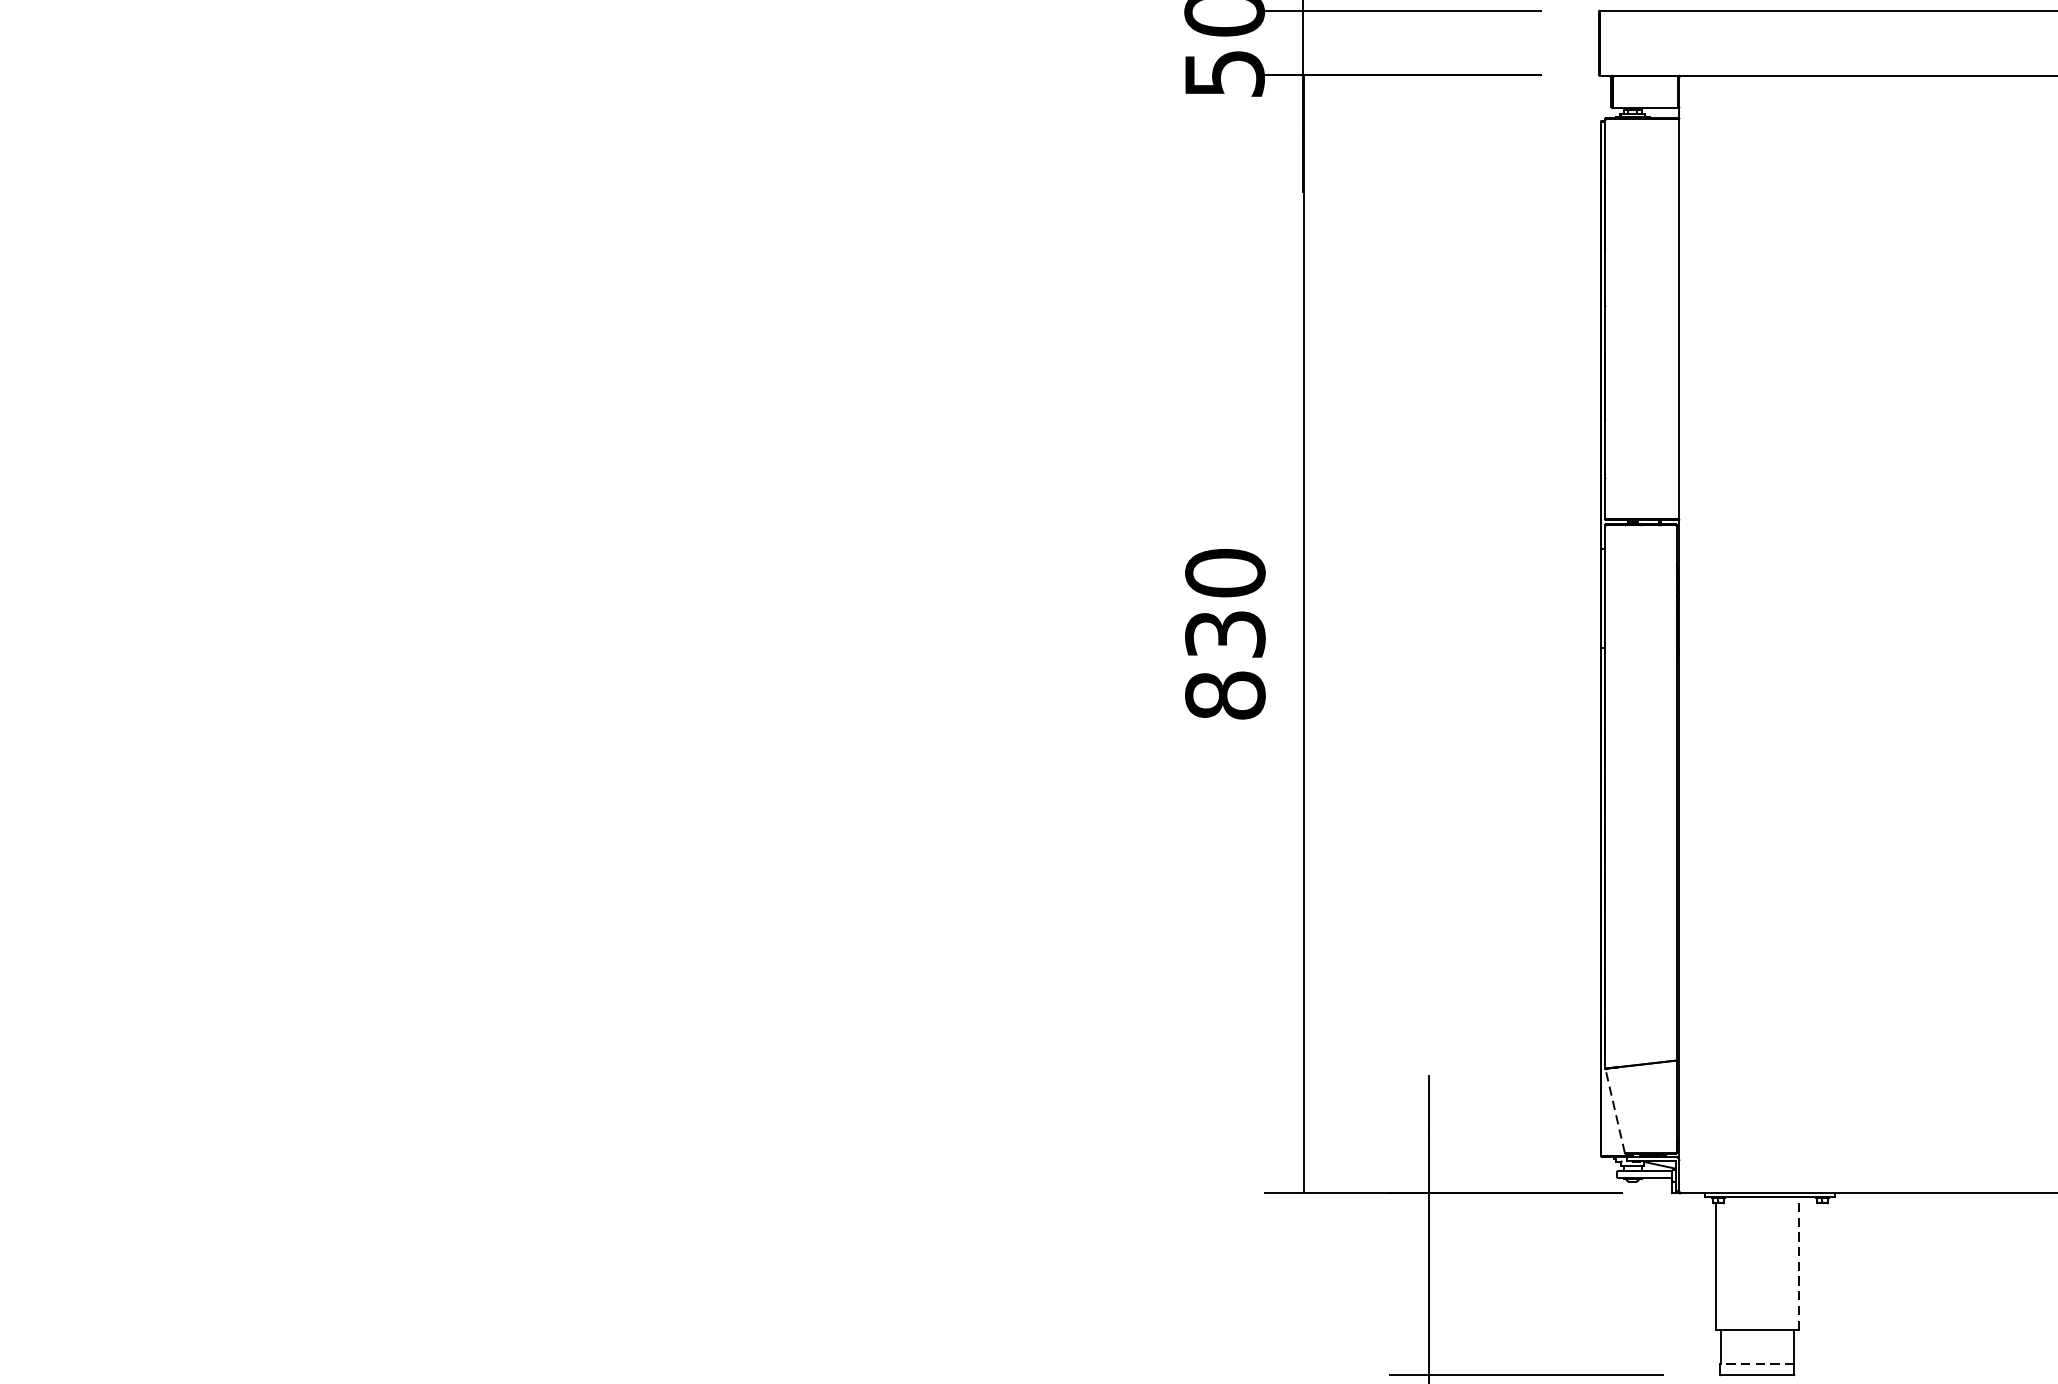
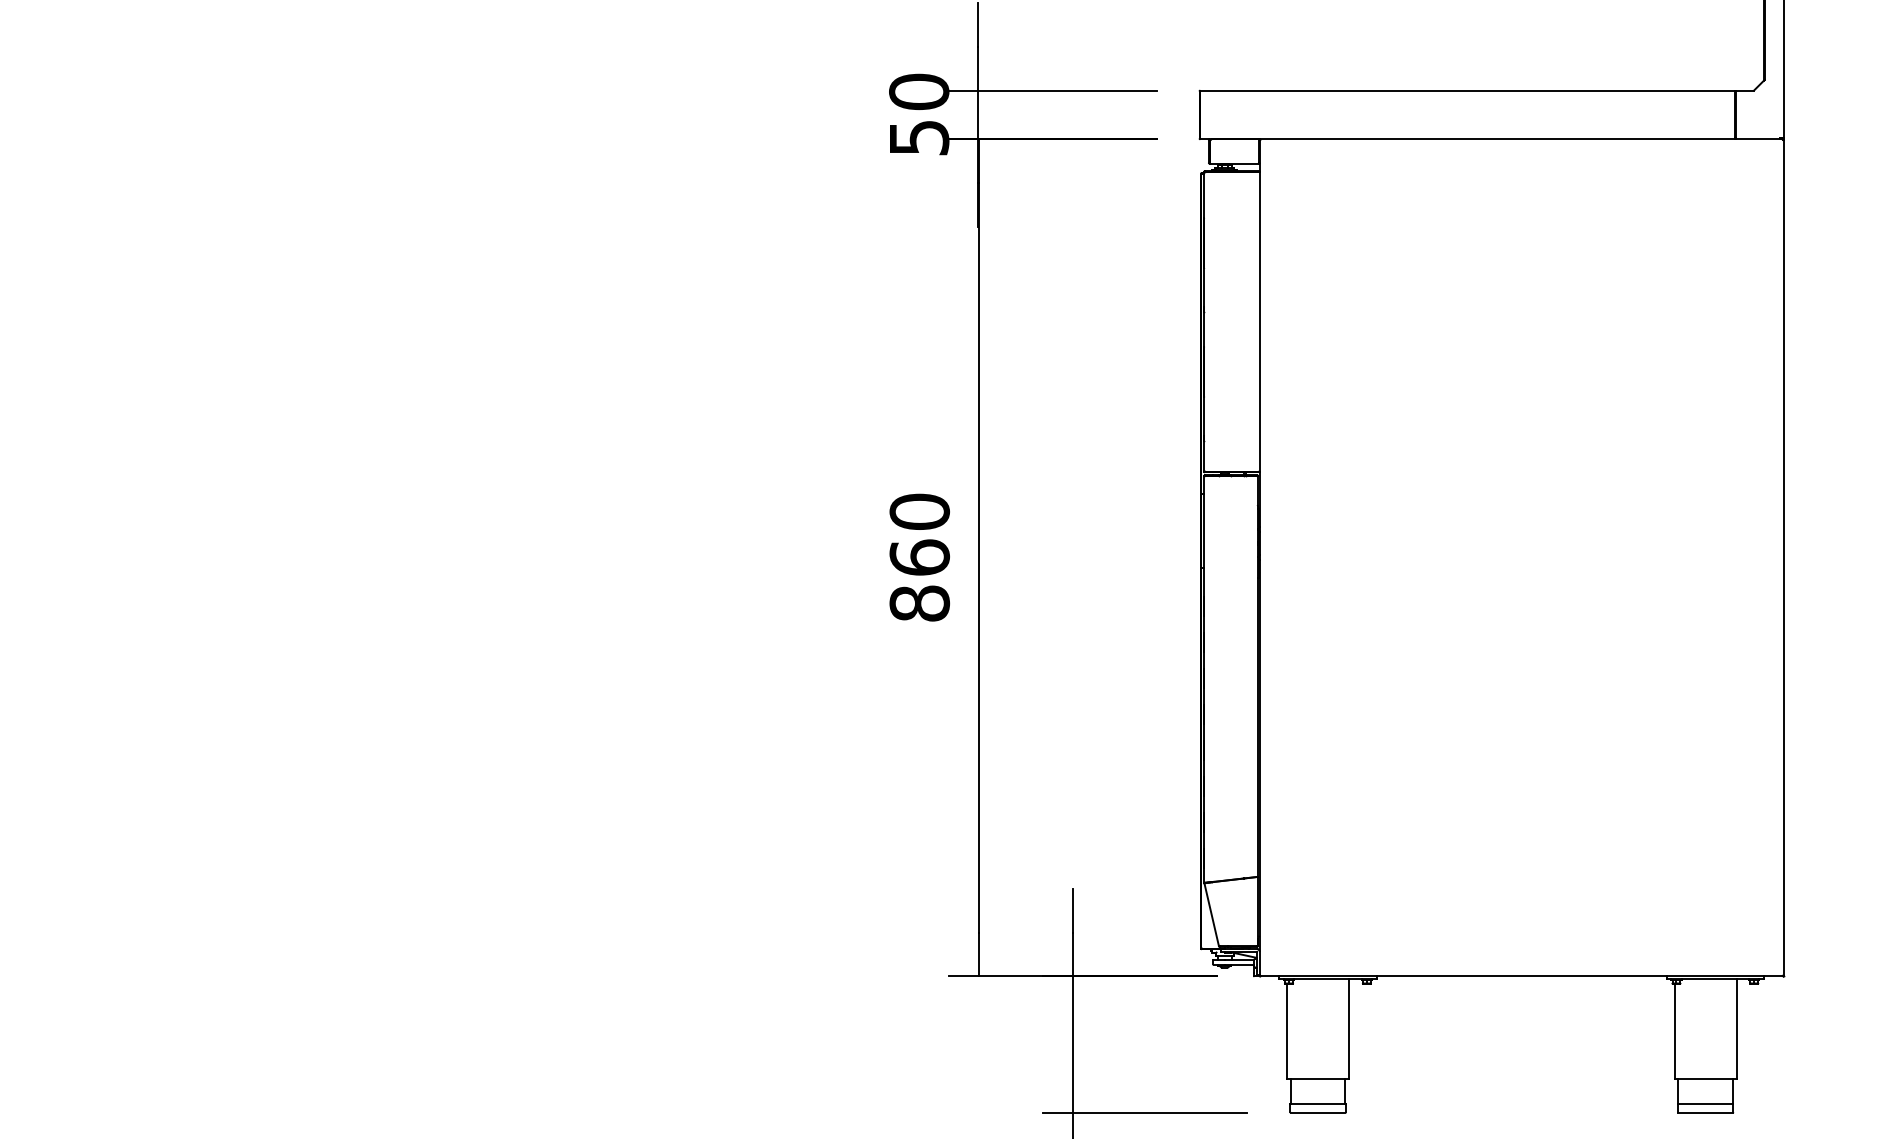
text: (1225, 634) -> (919, 557), 830 -> 860
line: (1614, 1110) -> (1211, 914), dashed -> solid
line: (1799, 1262) -> (1349, 1028), dashed -> solid
line: (1757, 1363) -> (1318, 1103), dashed -> solid

